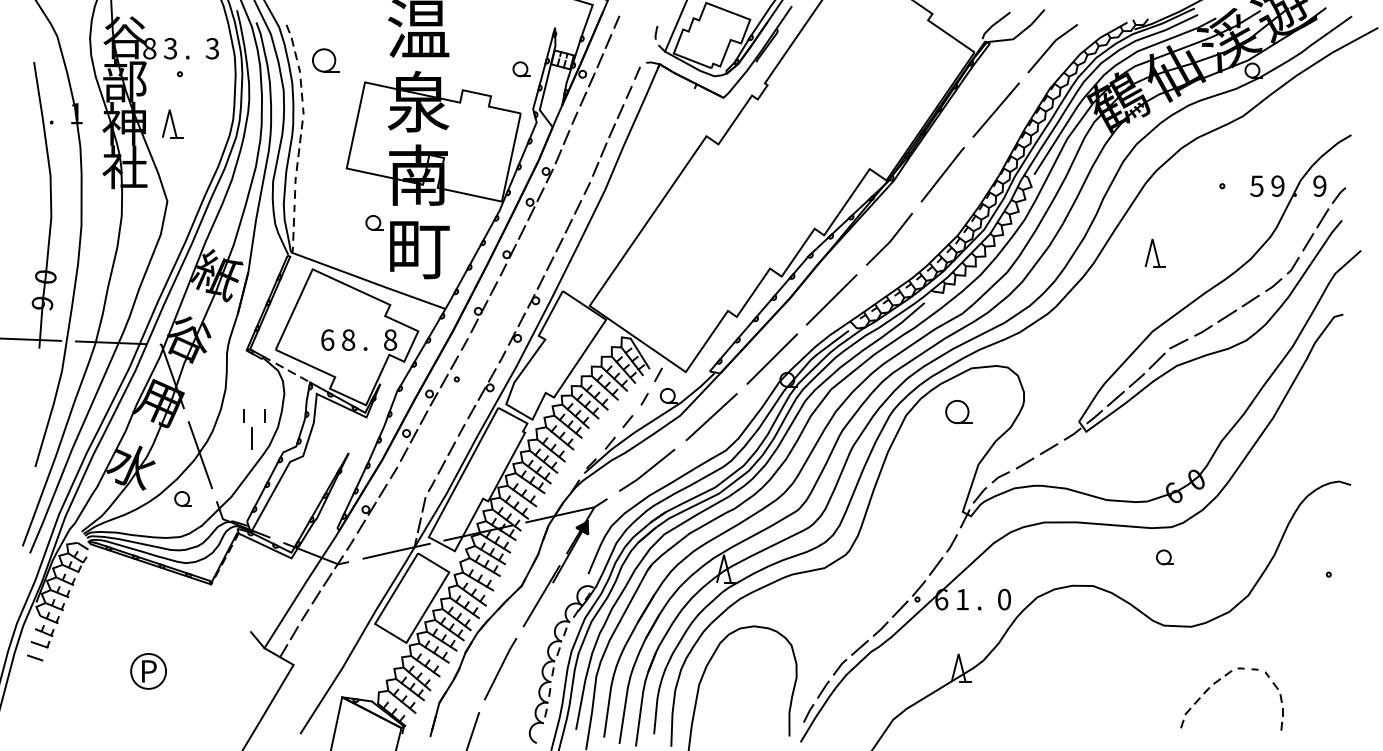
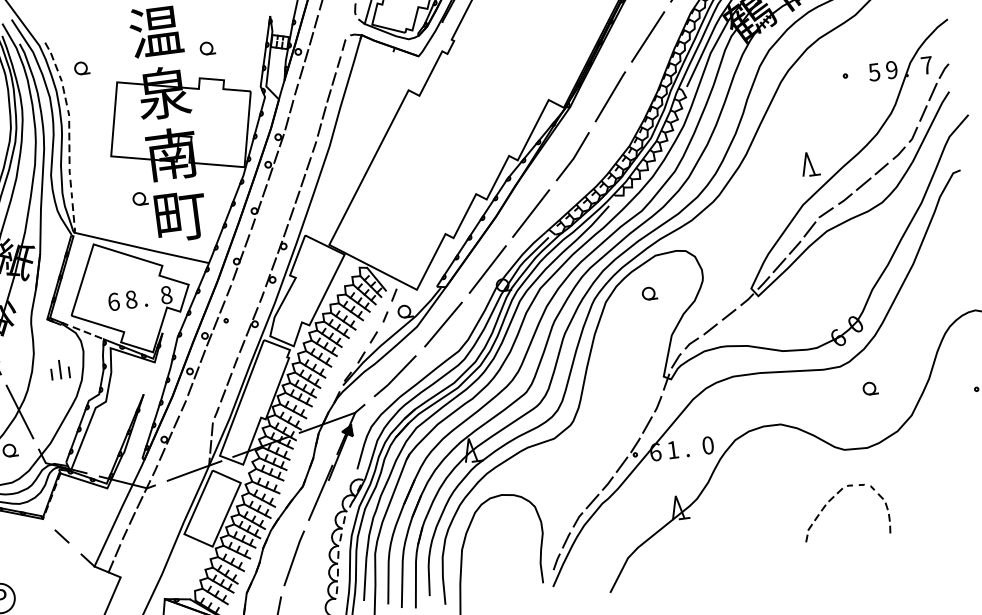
part: (325, 60) -> (81, 68), size x0.62
part: (521, 69) -> (207, 48), moved
text: (1319, 185) -> (926, 64), 9 -> 7
part: (1154, 253) -> (809, 164), moved
part: (958, 411) -> (649, 293), size x0.62
line: (251, 438) -> (59, 369), moved
part: (1164, 557) -> (870, 388), moved
line: (230, 607) -> (61, 536), added
part: (1220, 680) -> (834, 497), moved

